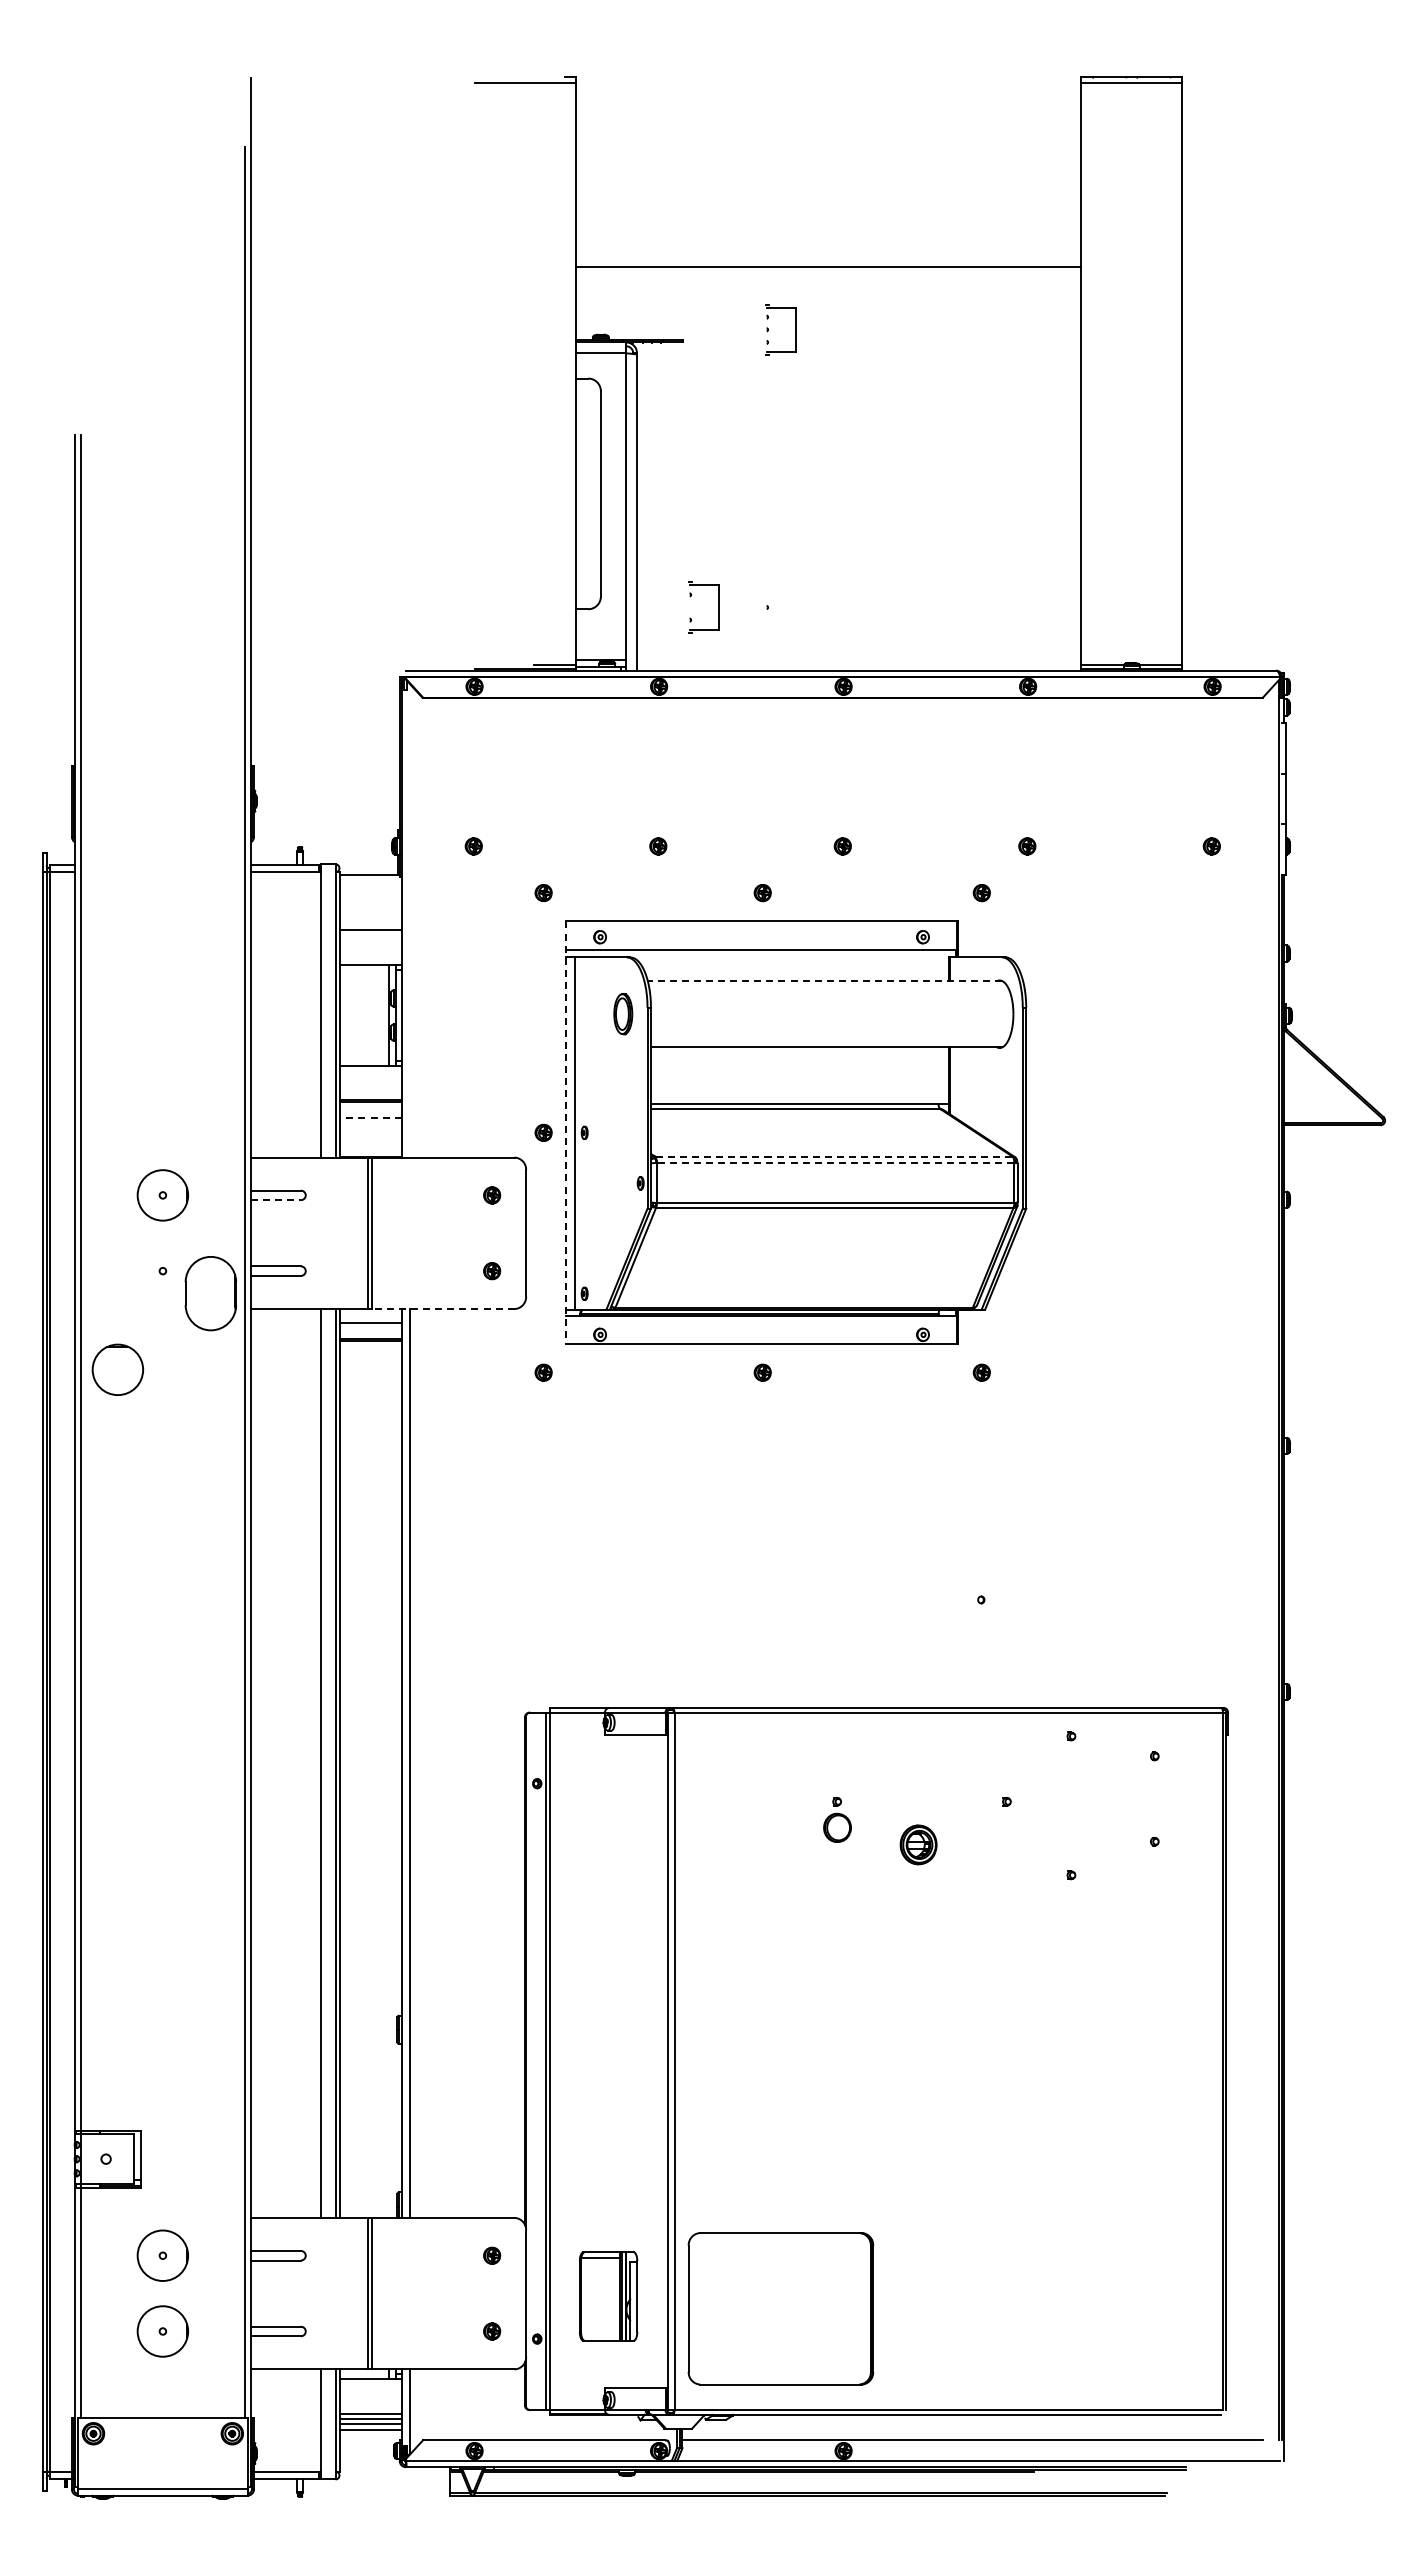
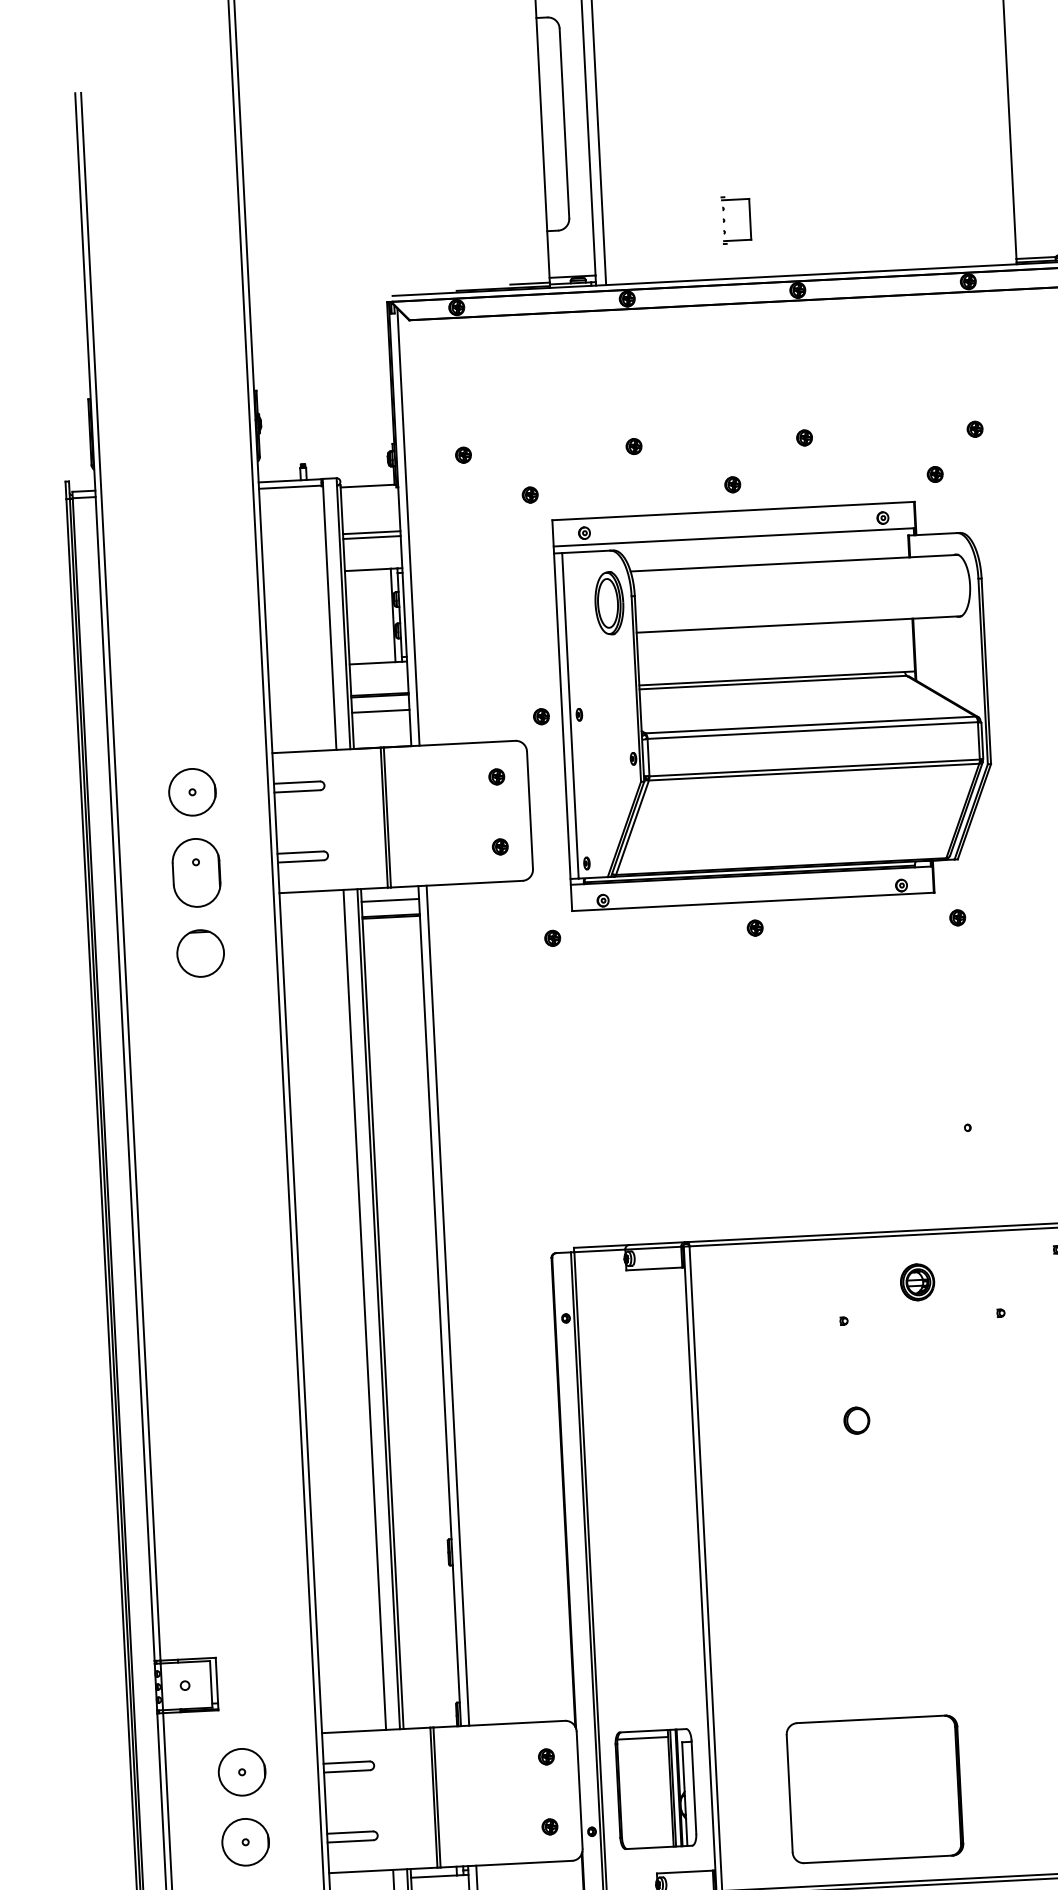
part: (718, 607) -> (749, 219), moved
line: (410, 920) -> (408, 526), added
line: (370, 925) -> (371, 533), added
line: (824, 981) -> (793, 563), dashed -> solid
part: (623, 1013) -> (609, 602), size x1.67
line: (370, 1118) -> (380, 711), dashed -> solid
line: (566, 1133) -> (562, 716), dashed -> solid
line: (833, 1156) -> (810, 724), dashed -> solid
line: (835, 1162) -> (812, 730), dashed -> solid
line: (276, 1200) -> (297, 791), dashed -> solid
part: (210, 1293) -> (196, 872), moved
line: (442, 1309) -> (456, 884), dashed -> solid
part: (117, 1369) -> (200, 953), moved
part: (837, 1827) -> (856, 1420), moved
part: (918, 1844) -> (917, 1281), moved
part: (608, 2296) -> (655, 1789), size x1.43
part: (780, 2308) -> (874, 1789), moved

